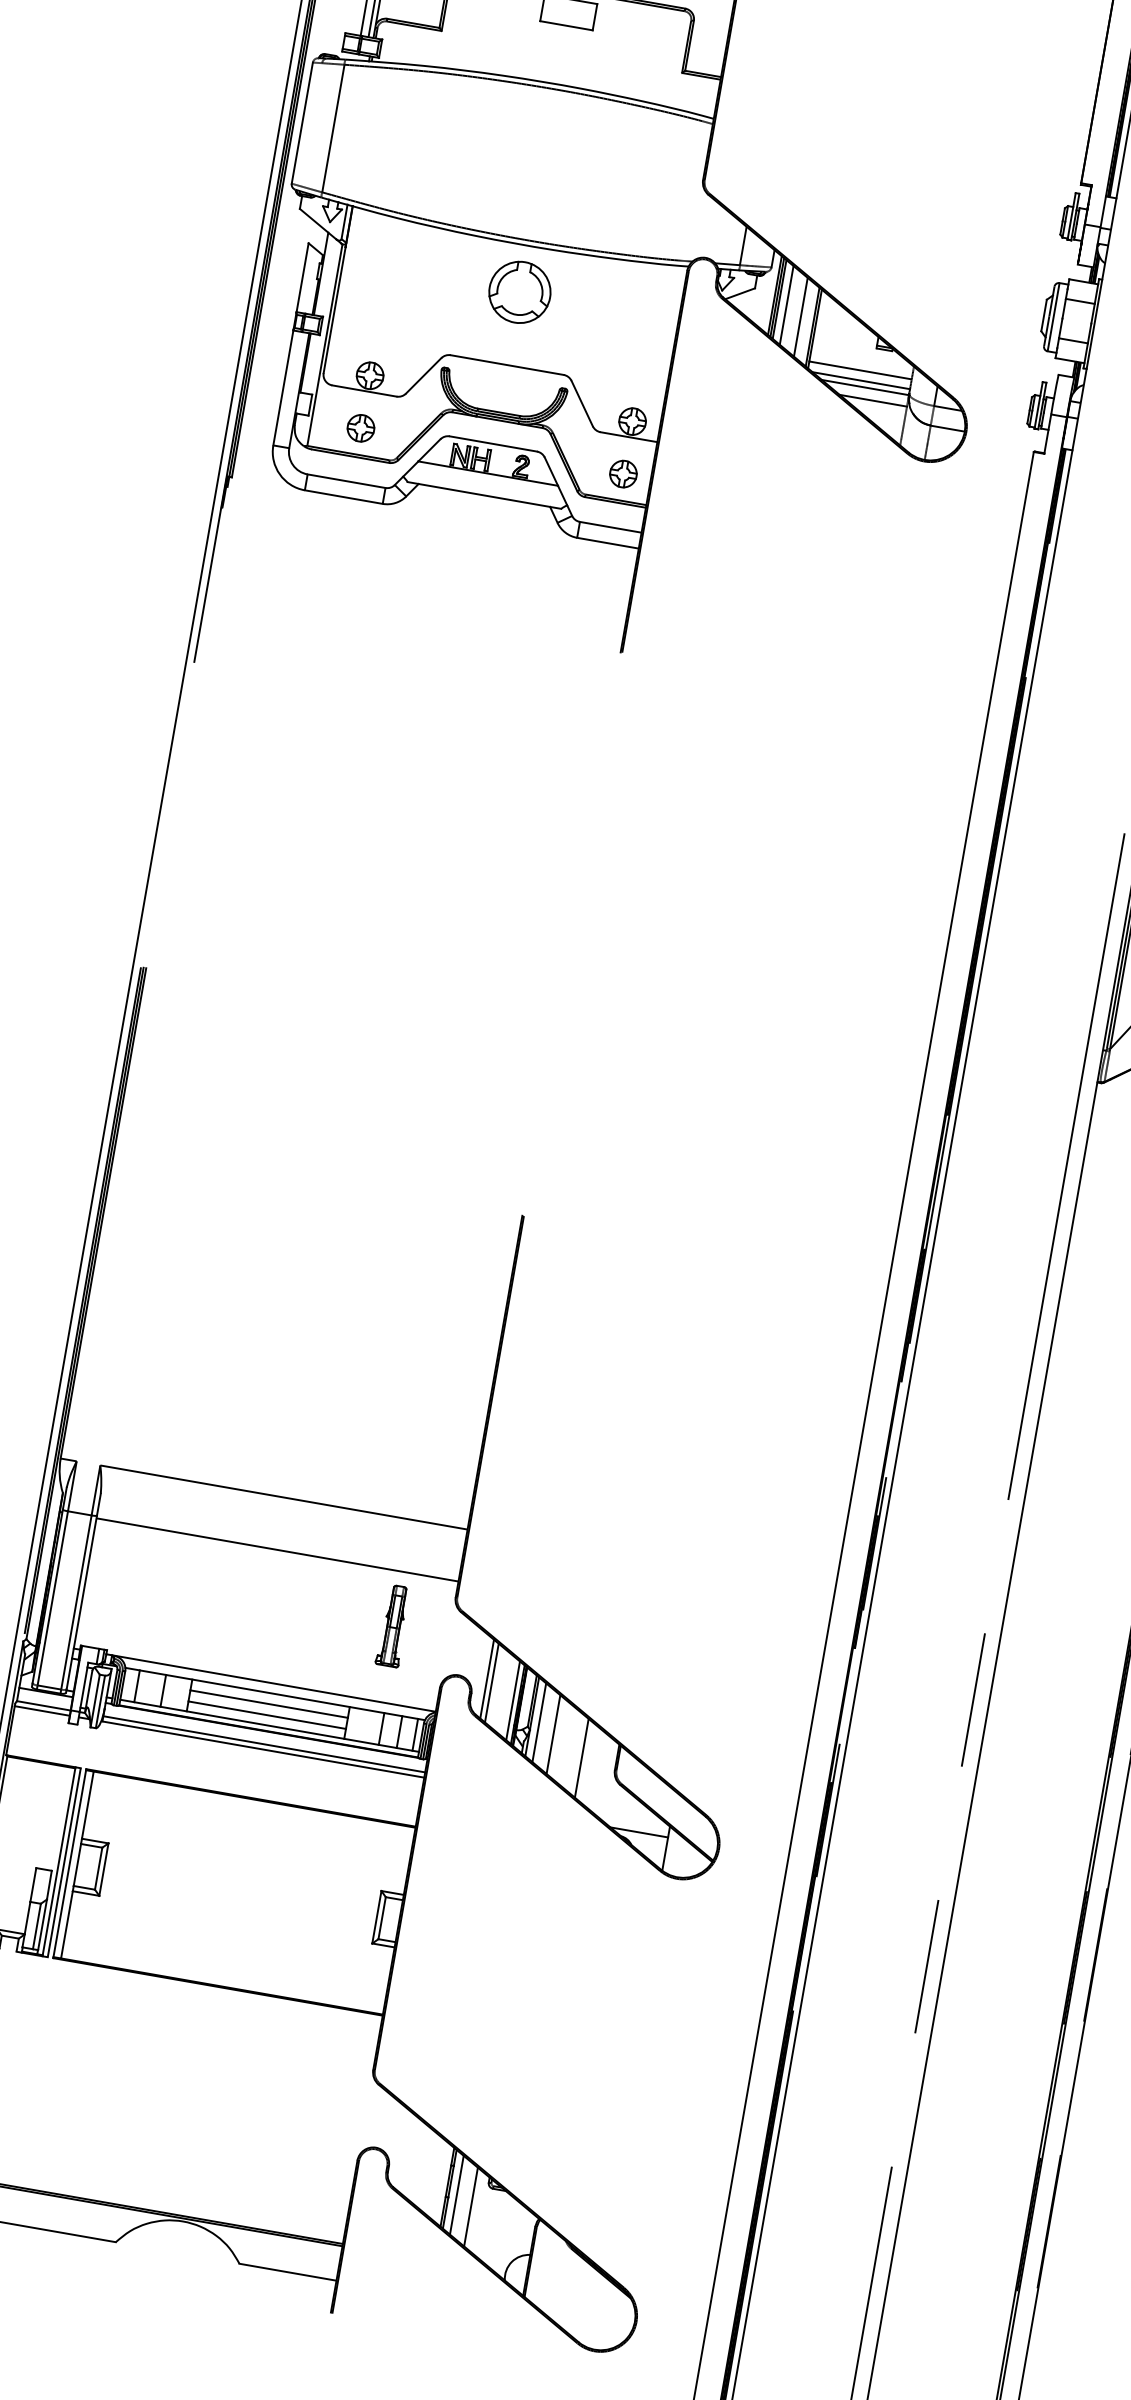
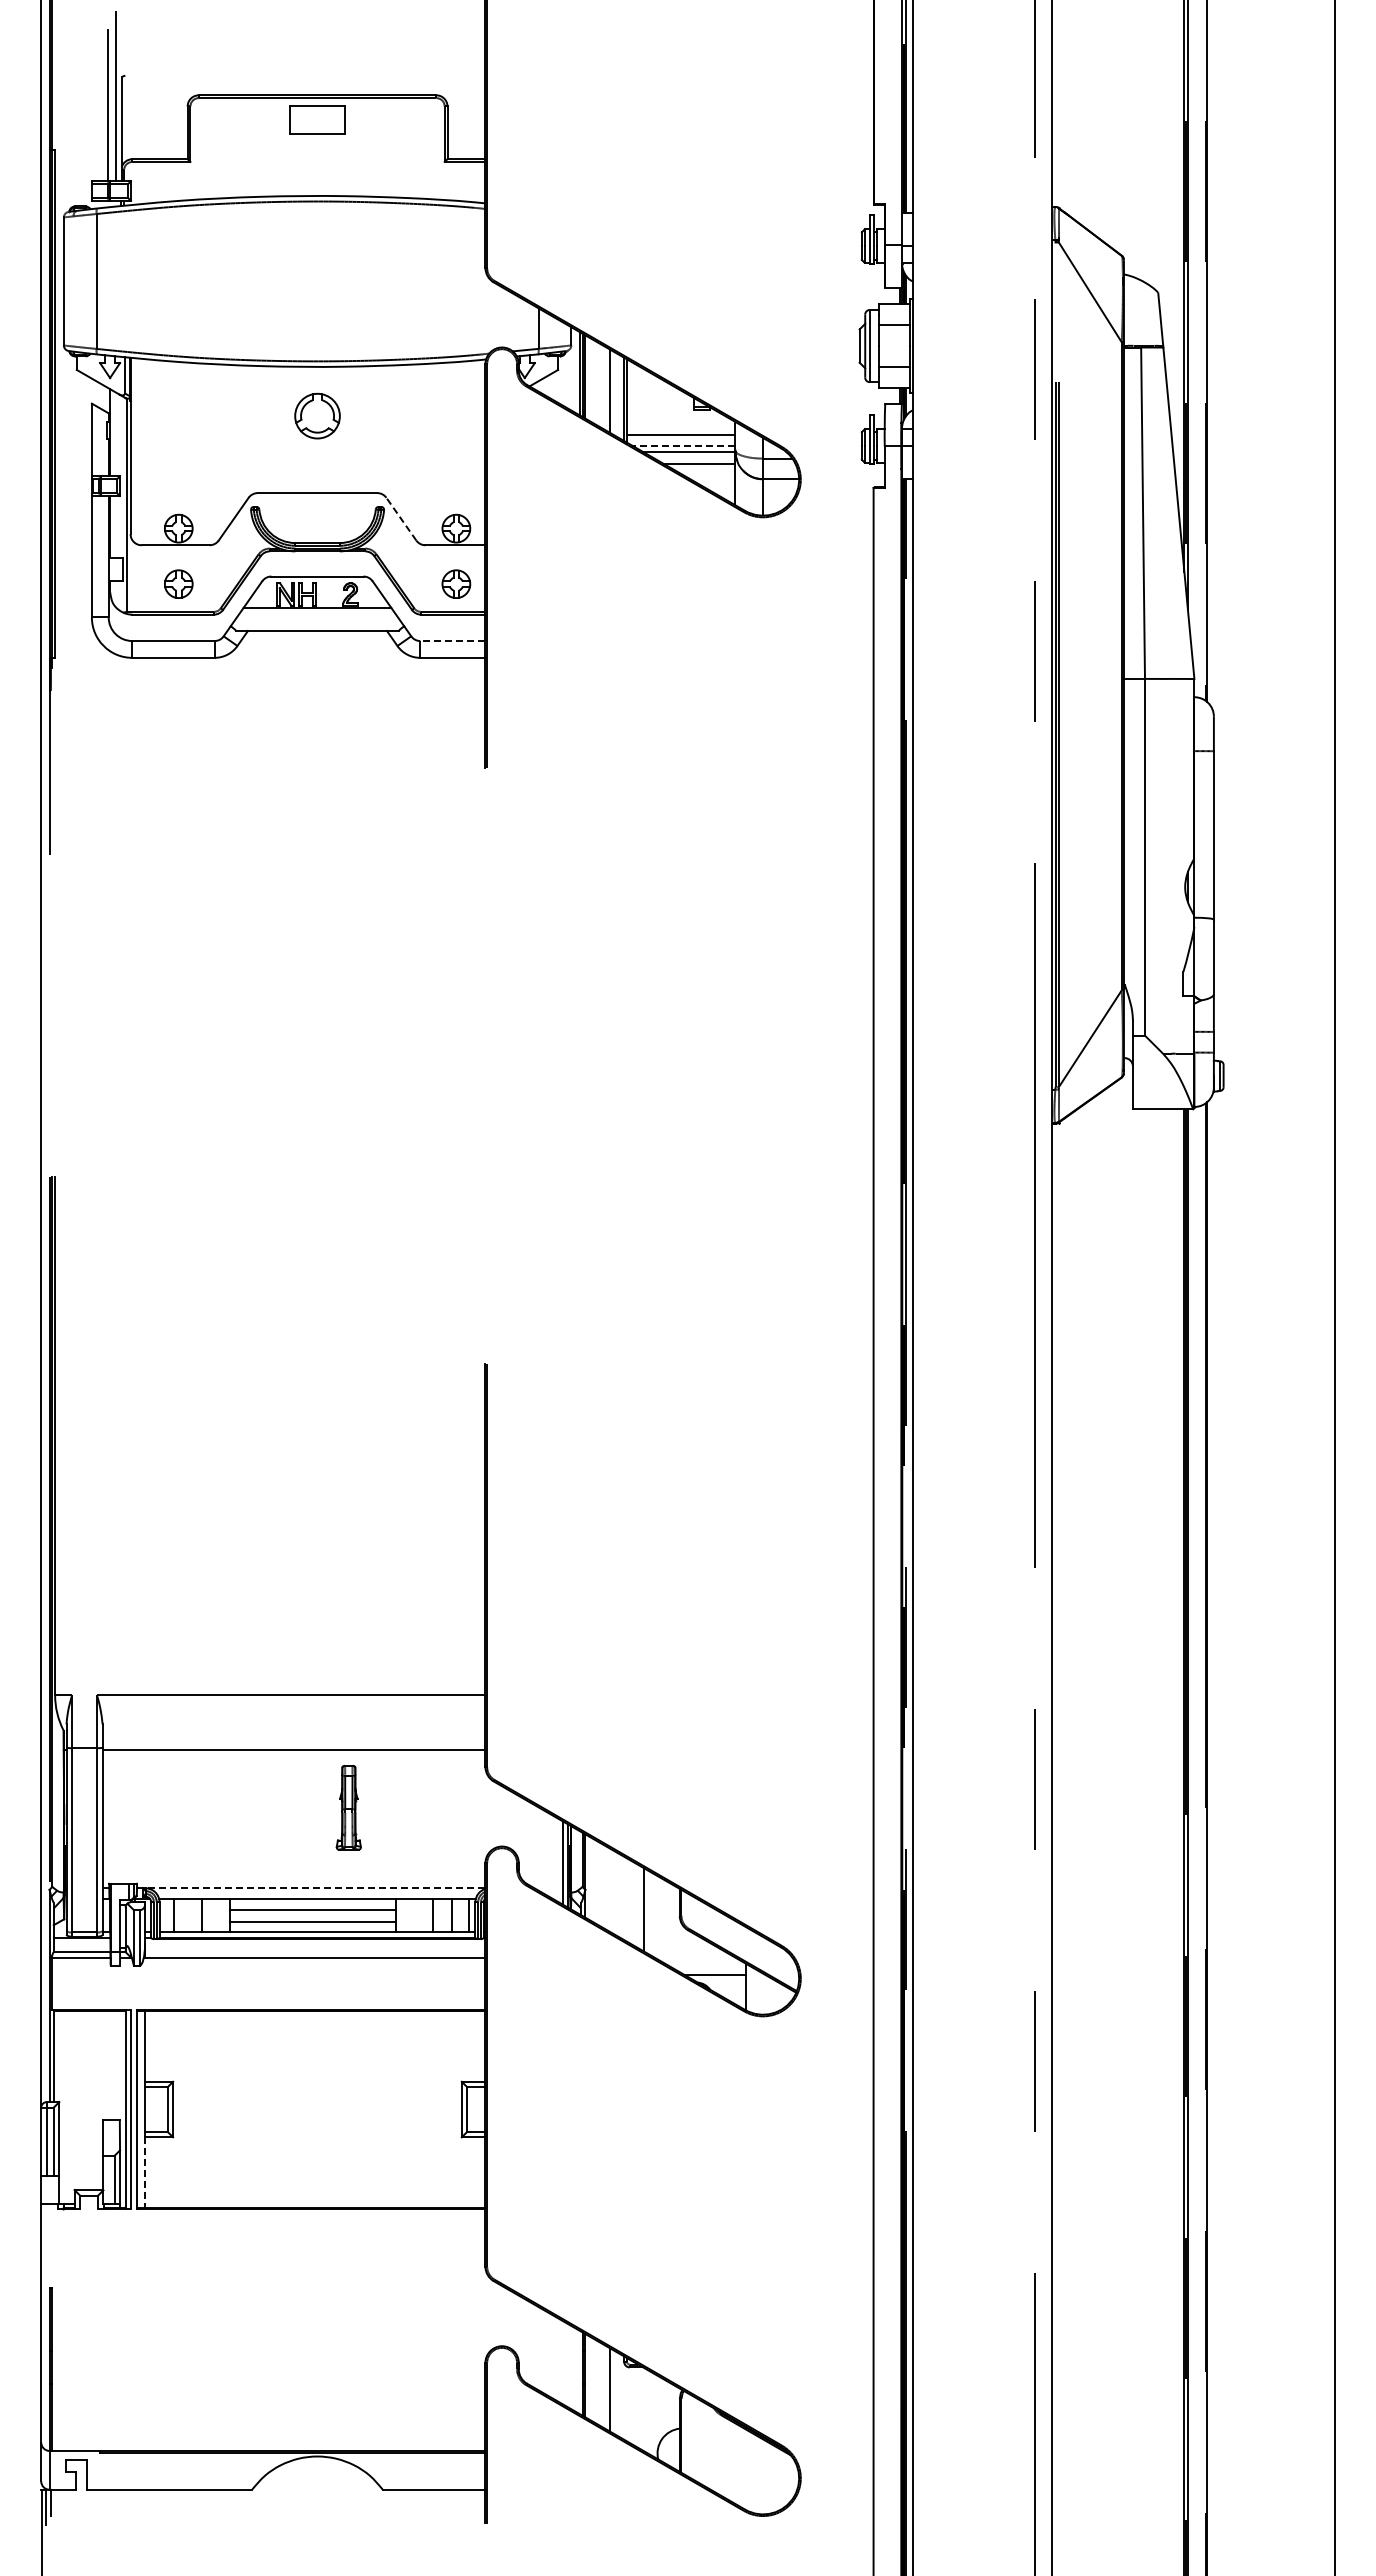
part: (519, 291) -> (317, 415), size x0.7
line: (786, 305) -> (593, 381), removed
line: (861, 380) -> (683, 445), solid -> dashed
line: (582, 402) -> (401, 518), solid -> dashed
line: (610, 527) -> (452, 641), solid -> dashed
part: (393, 1625) -> (348, 1807), moved
line: (487, 1679) -> (532, 1845), removed
line: (491, 1682) -> (537, 1848), removed
line: (270, 1683) -> (310, 1888), solid -> dashed
line: (539, 1722) -> (593, 1880), removed
line: (553, 1734) -> (610, 1890), removed
line: (264, 1744) -> (315, 1952), removed
line: (67, 1924) -> (145, 2172), solid -> dashed
line: (456, 2195) -> (593, 2380), removed

